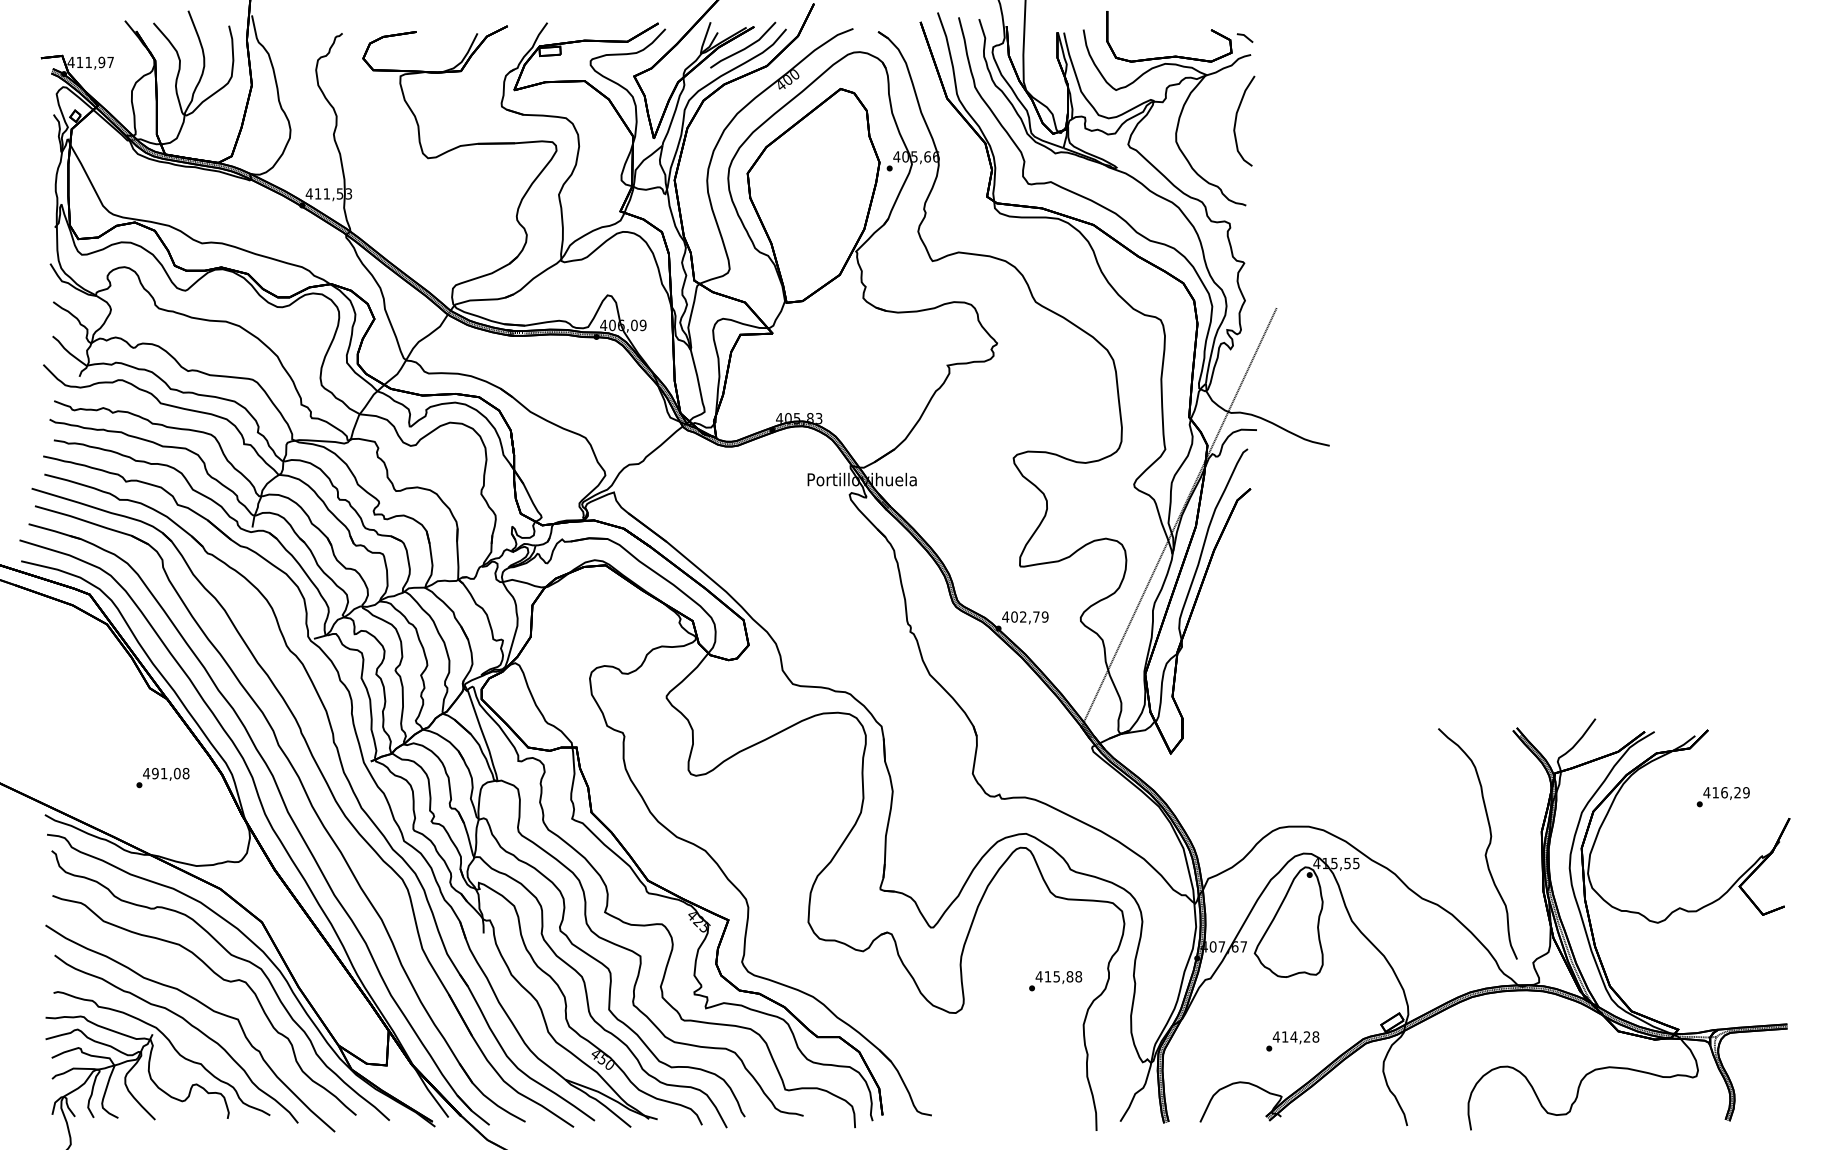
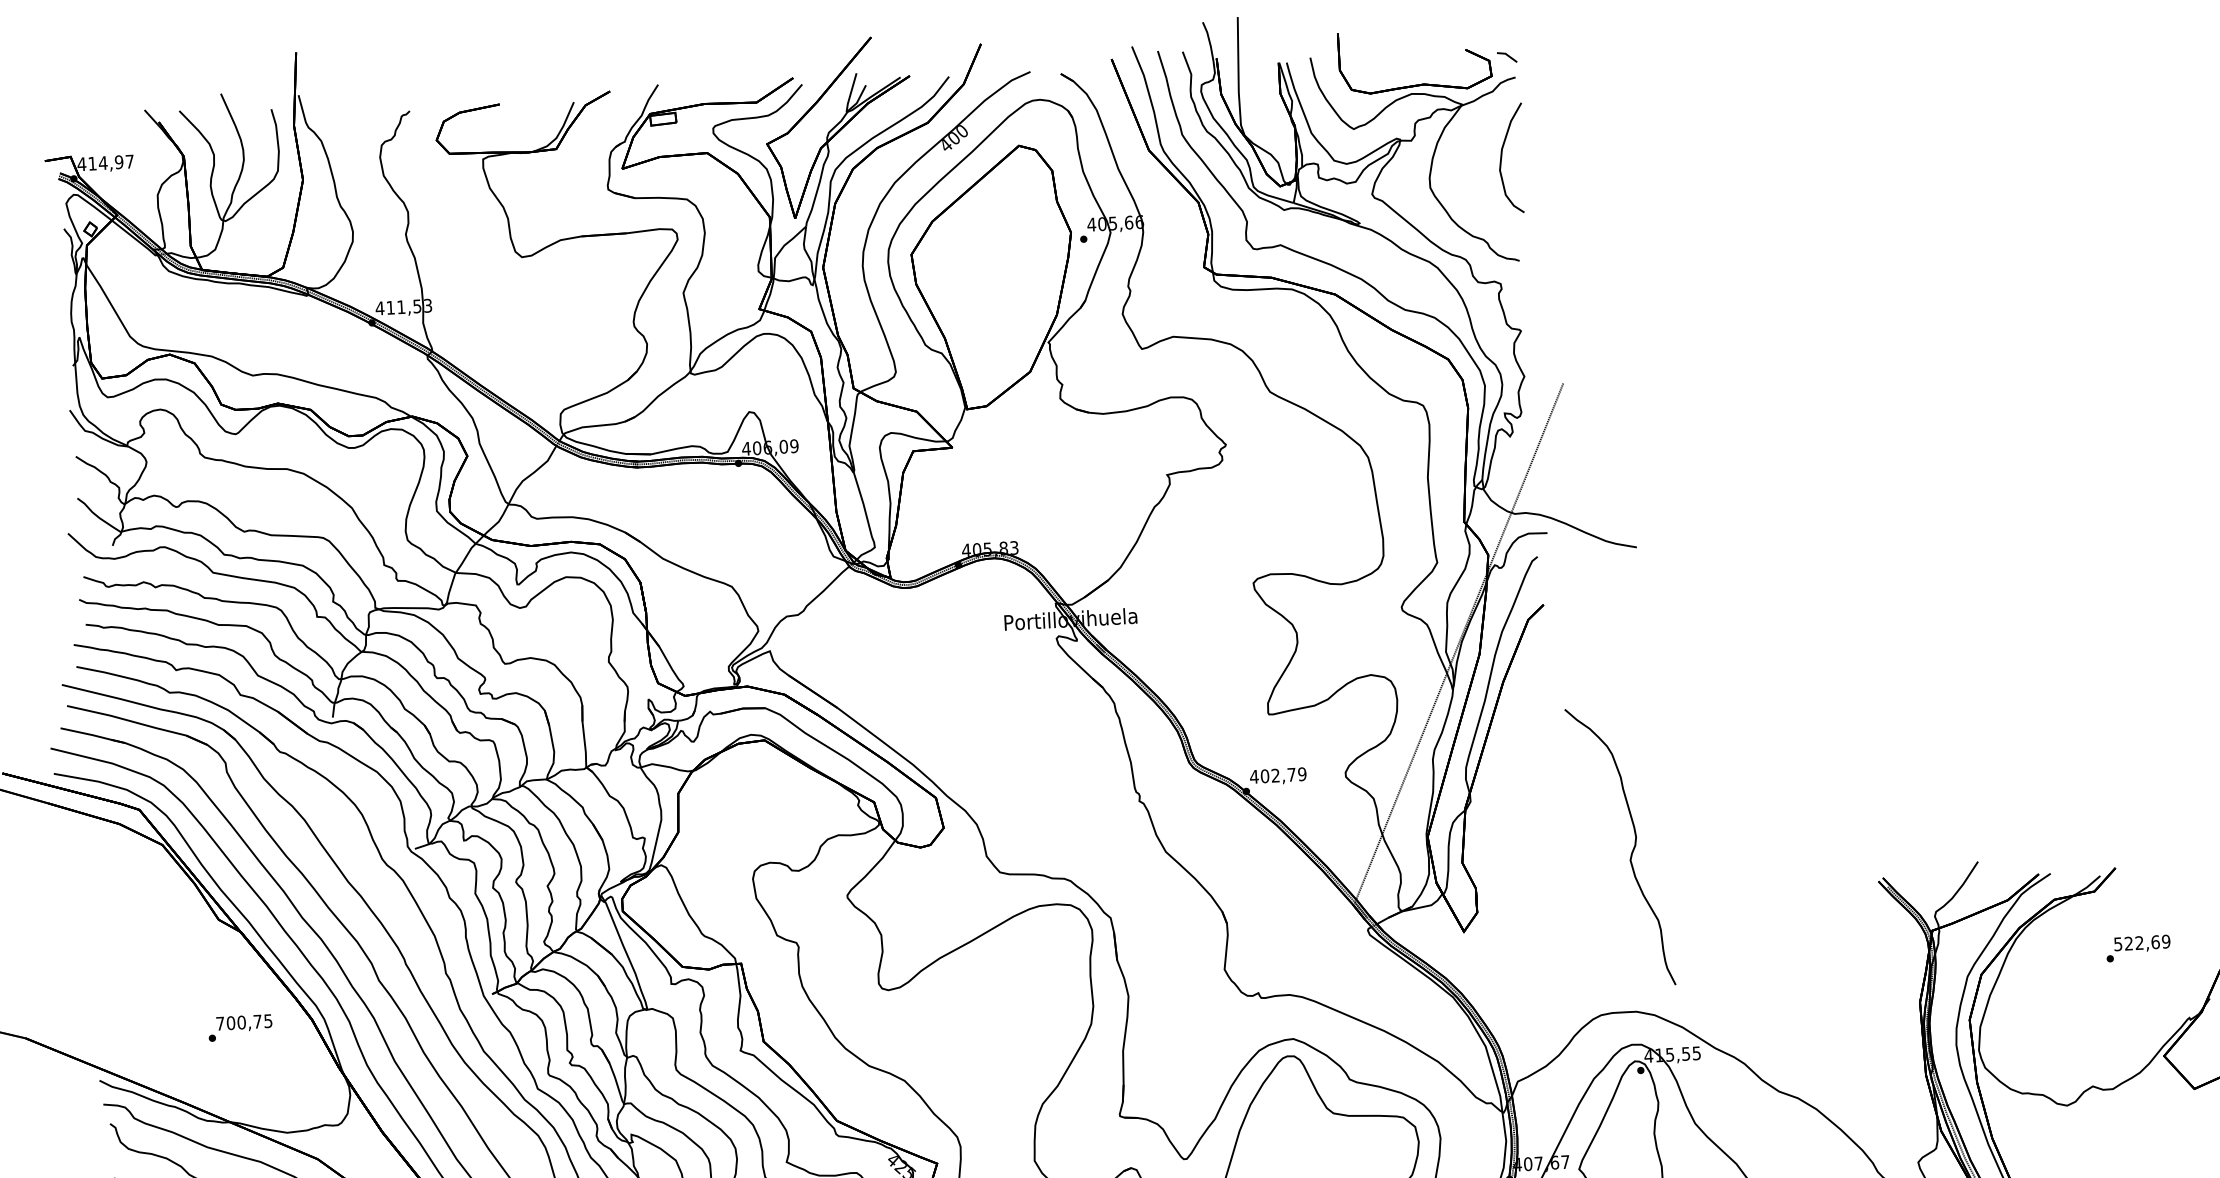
line: (746, 46) -> (901, 100), removed
text: (88, 61) -> (102, 161), 411,97 -> 414,97
text: (166, 773) -> (244, 1022), 491,08 -> 700,75
text: (1722, 792) -> (2137, 942), 416,29 -> 522,69
curve: (1486, 848) -> (1631, 852), moved

